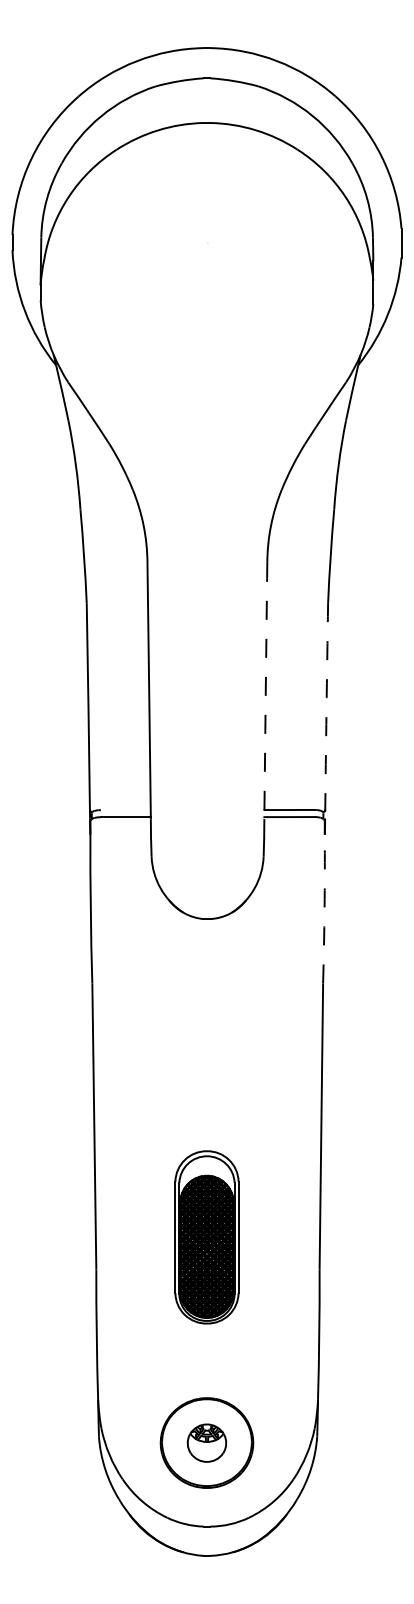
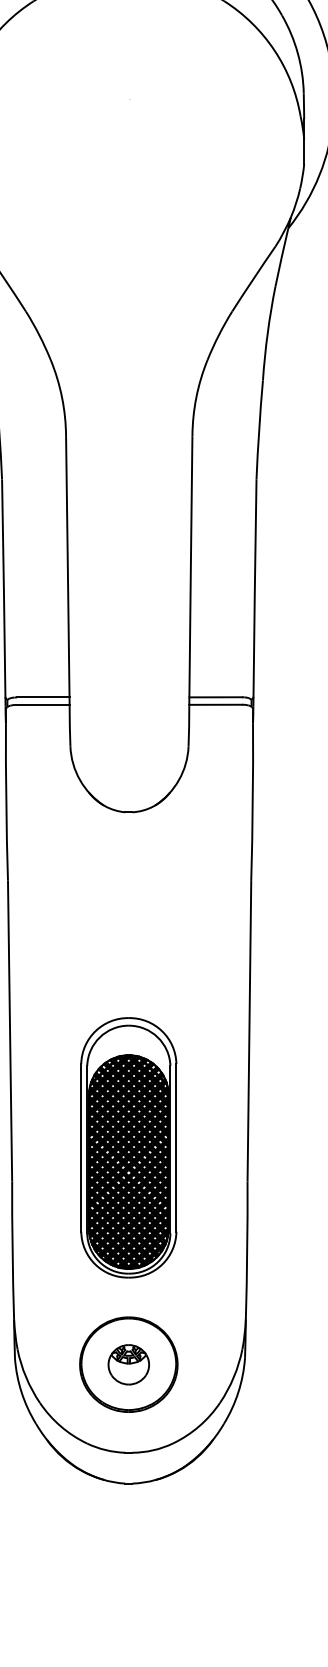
arc: (265, 690) -> (190, 571), dashed -> solid
arc: (326, 710) -> (254, 592), dashed -> solid
line: (125, 810) -> (42, 697), added
arc: (324, 909) -> (252, 802), dashed -> solid
part: (206, 1237) -> (128, 1147), size x1.43

